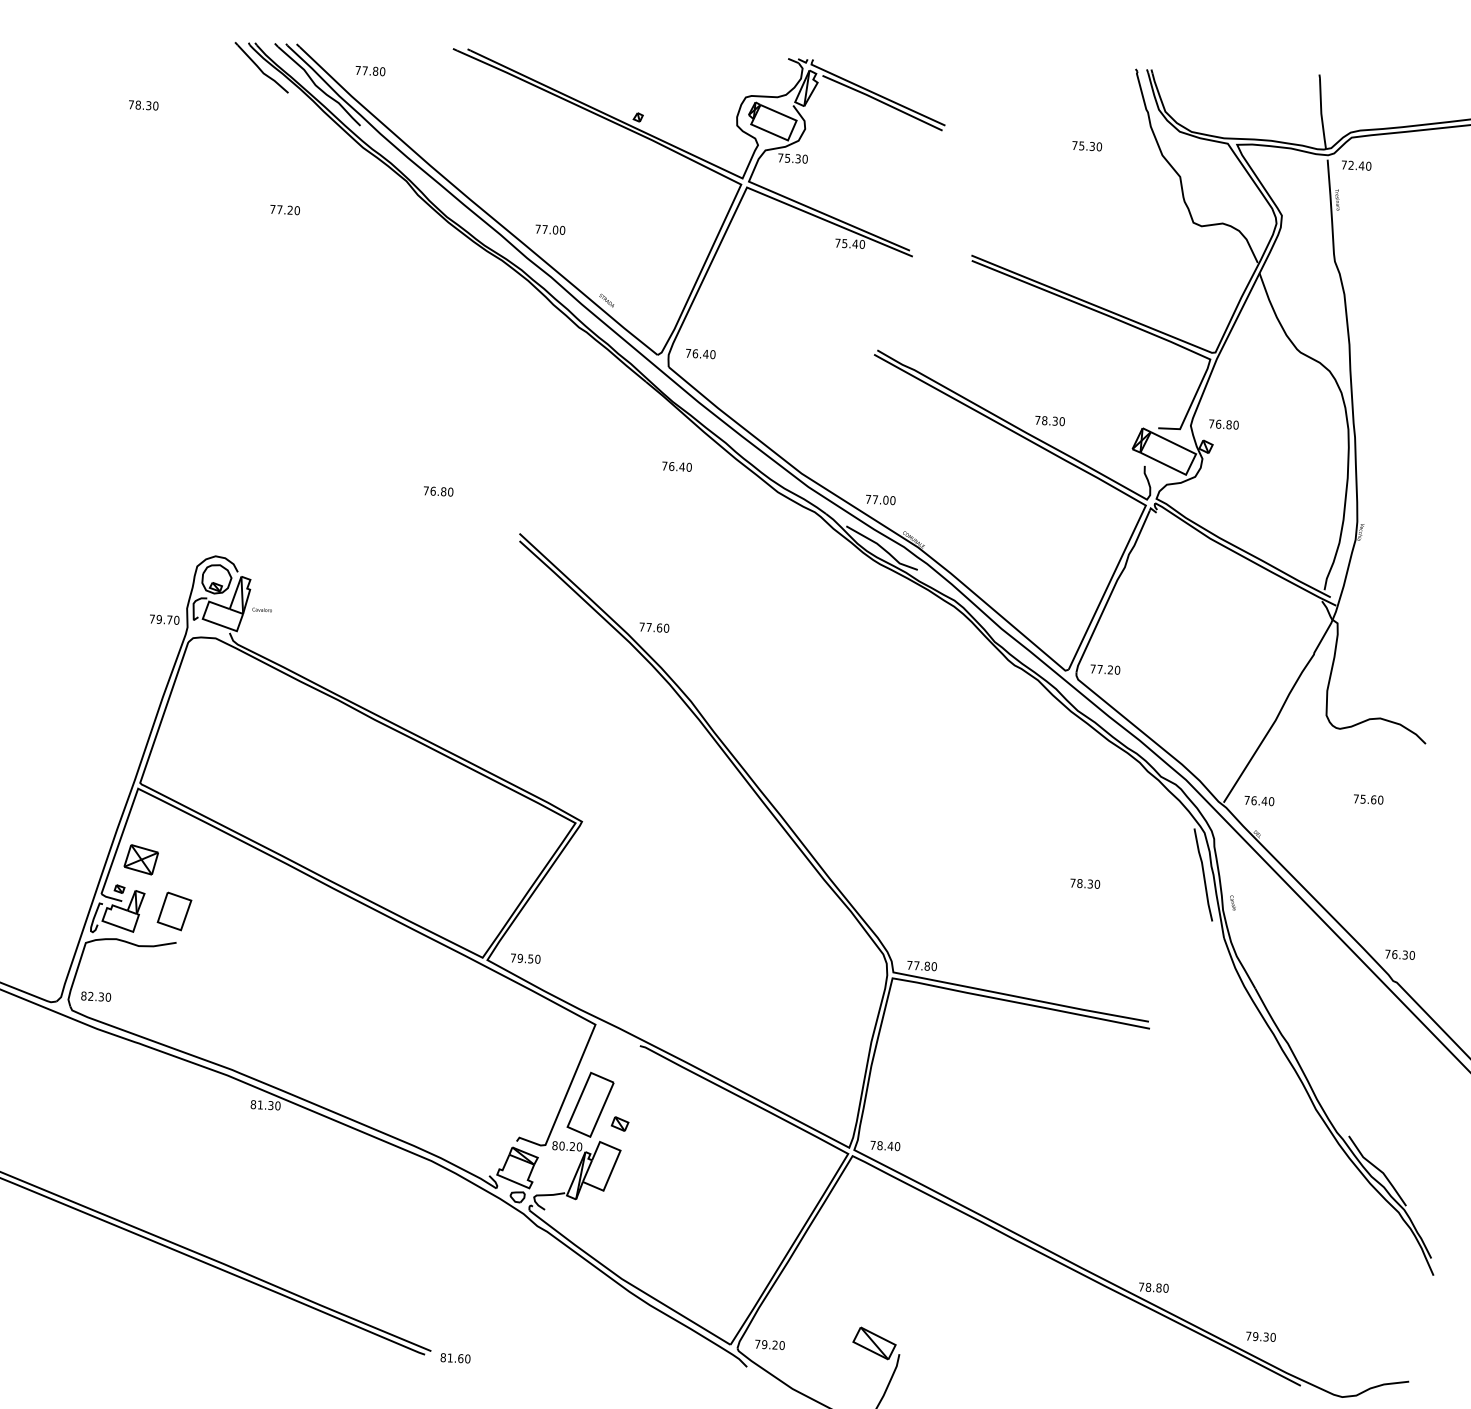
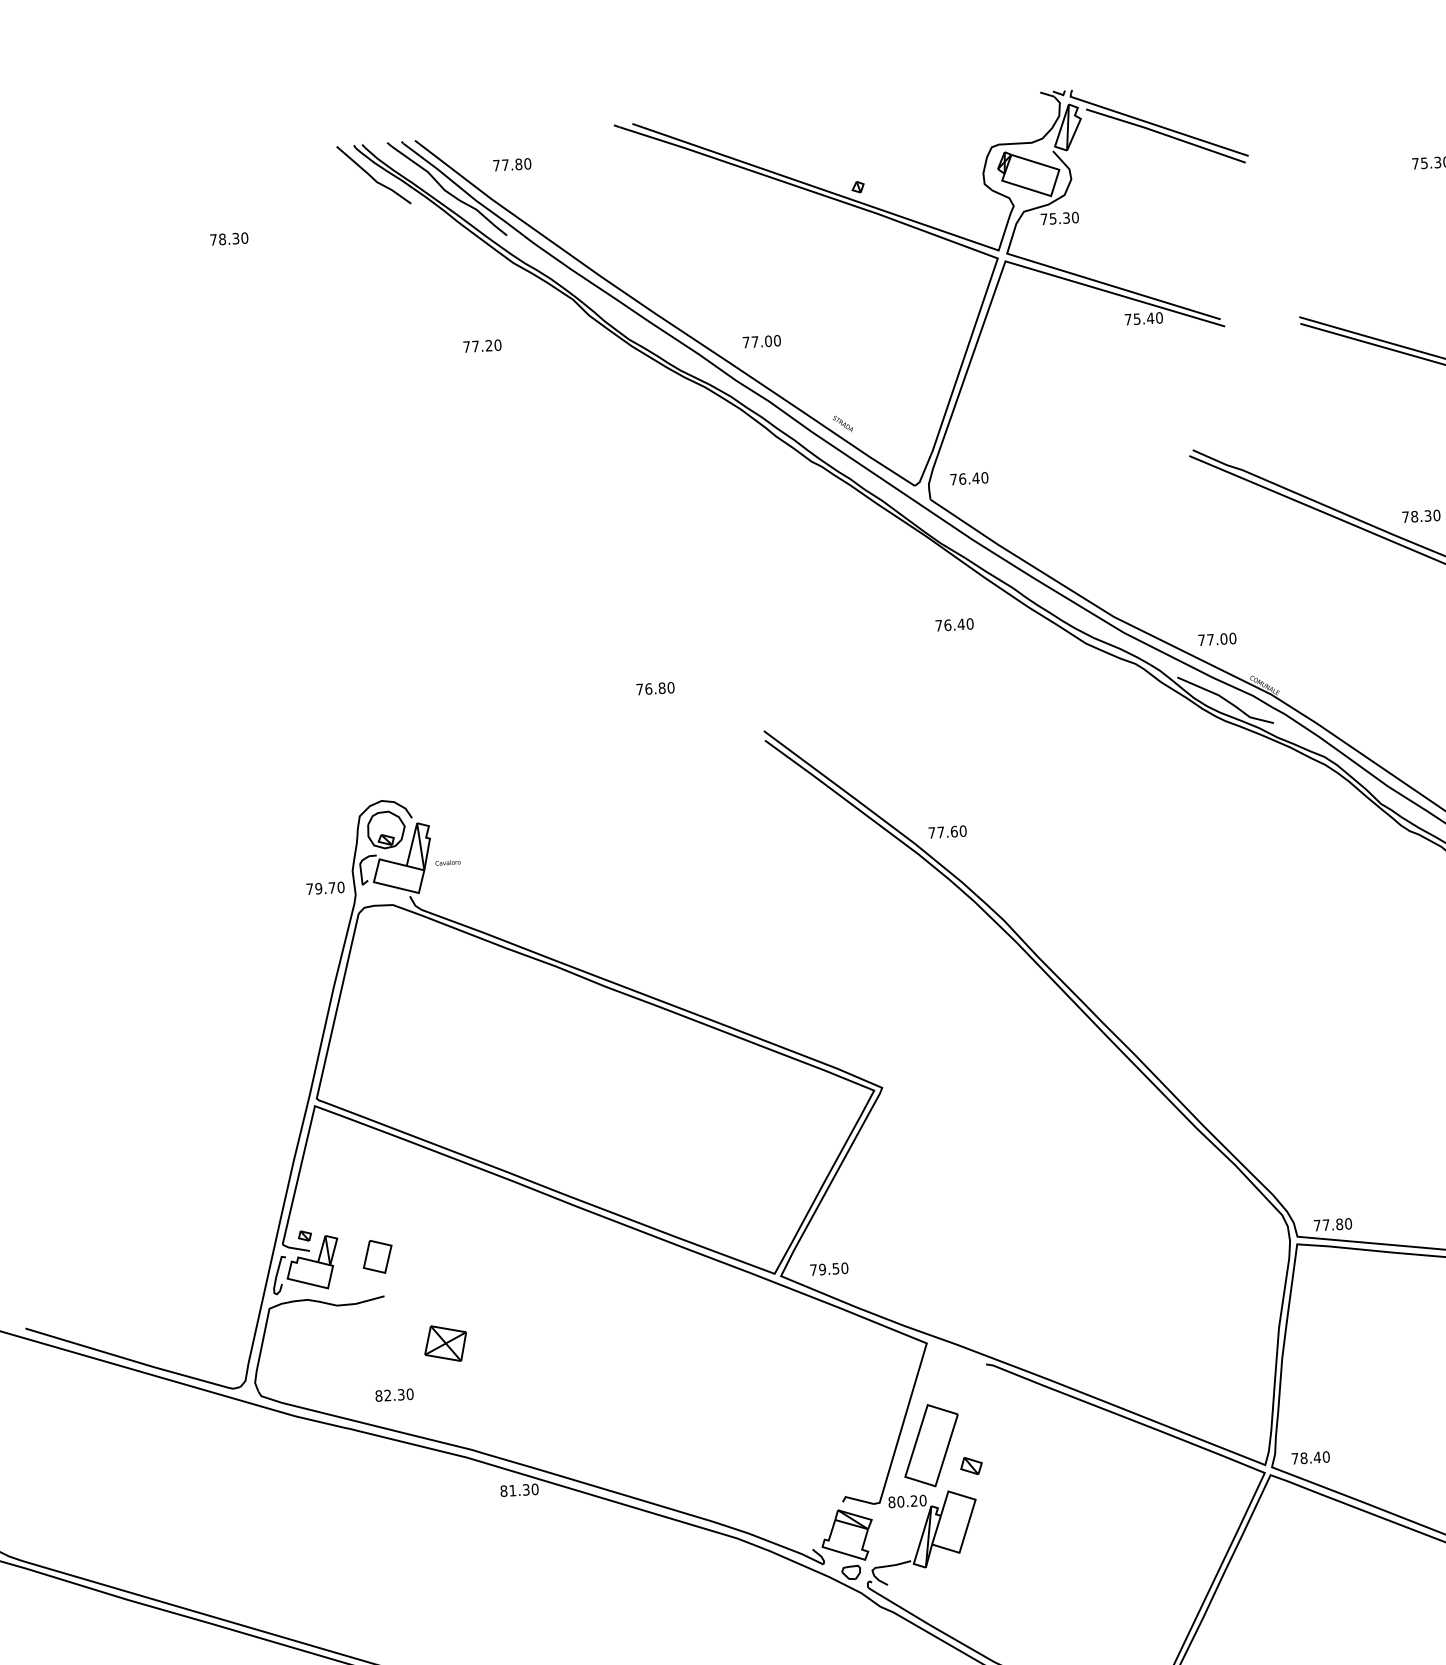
text: (284, 210) -> (481, 346), moved
part: (140, 859) -> (444, 1343), moved
part: (174, 911) -> (377, 1256), size x0.7
text: (96, 996) -> (394, 1394), moved

